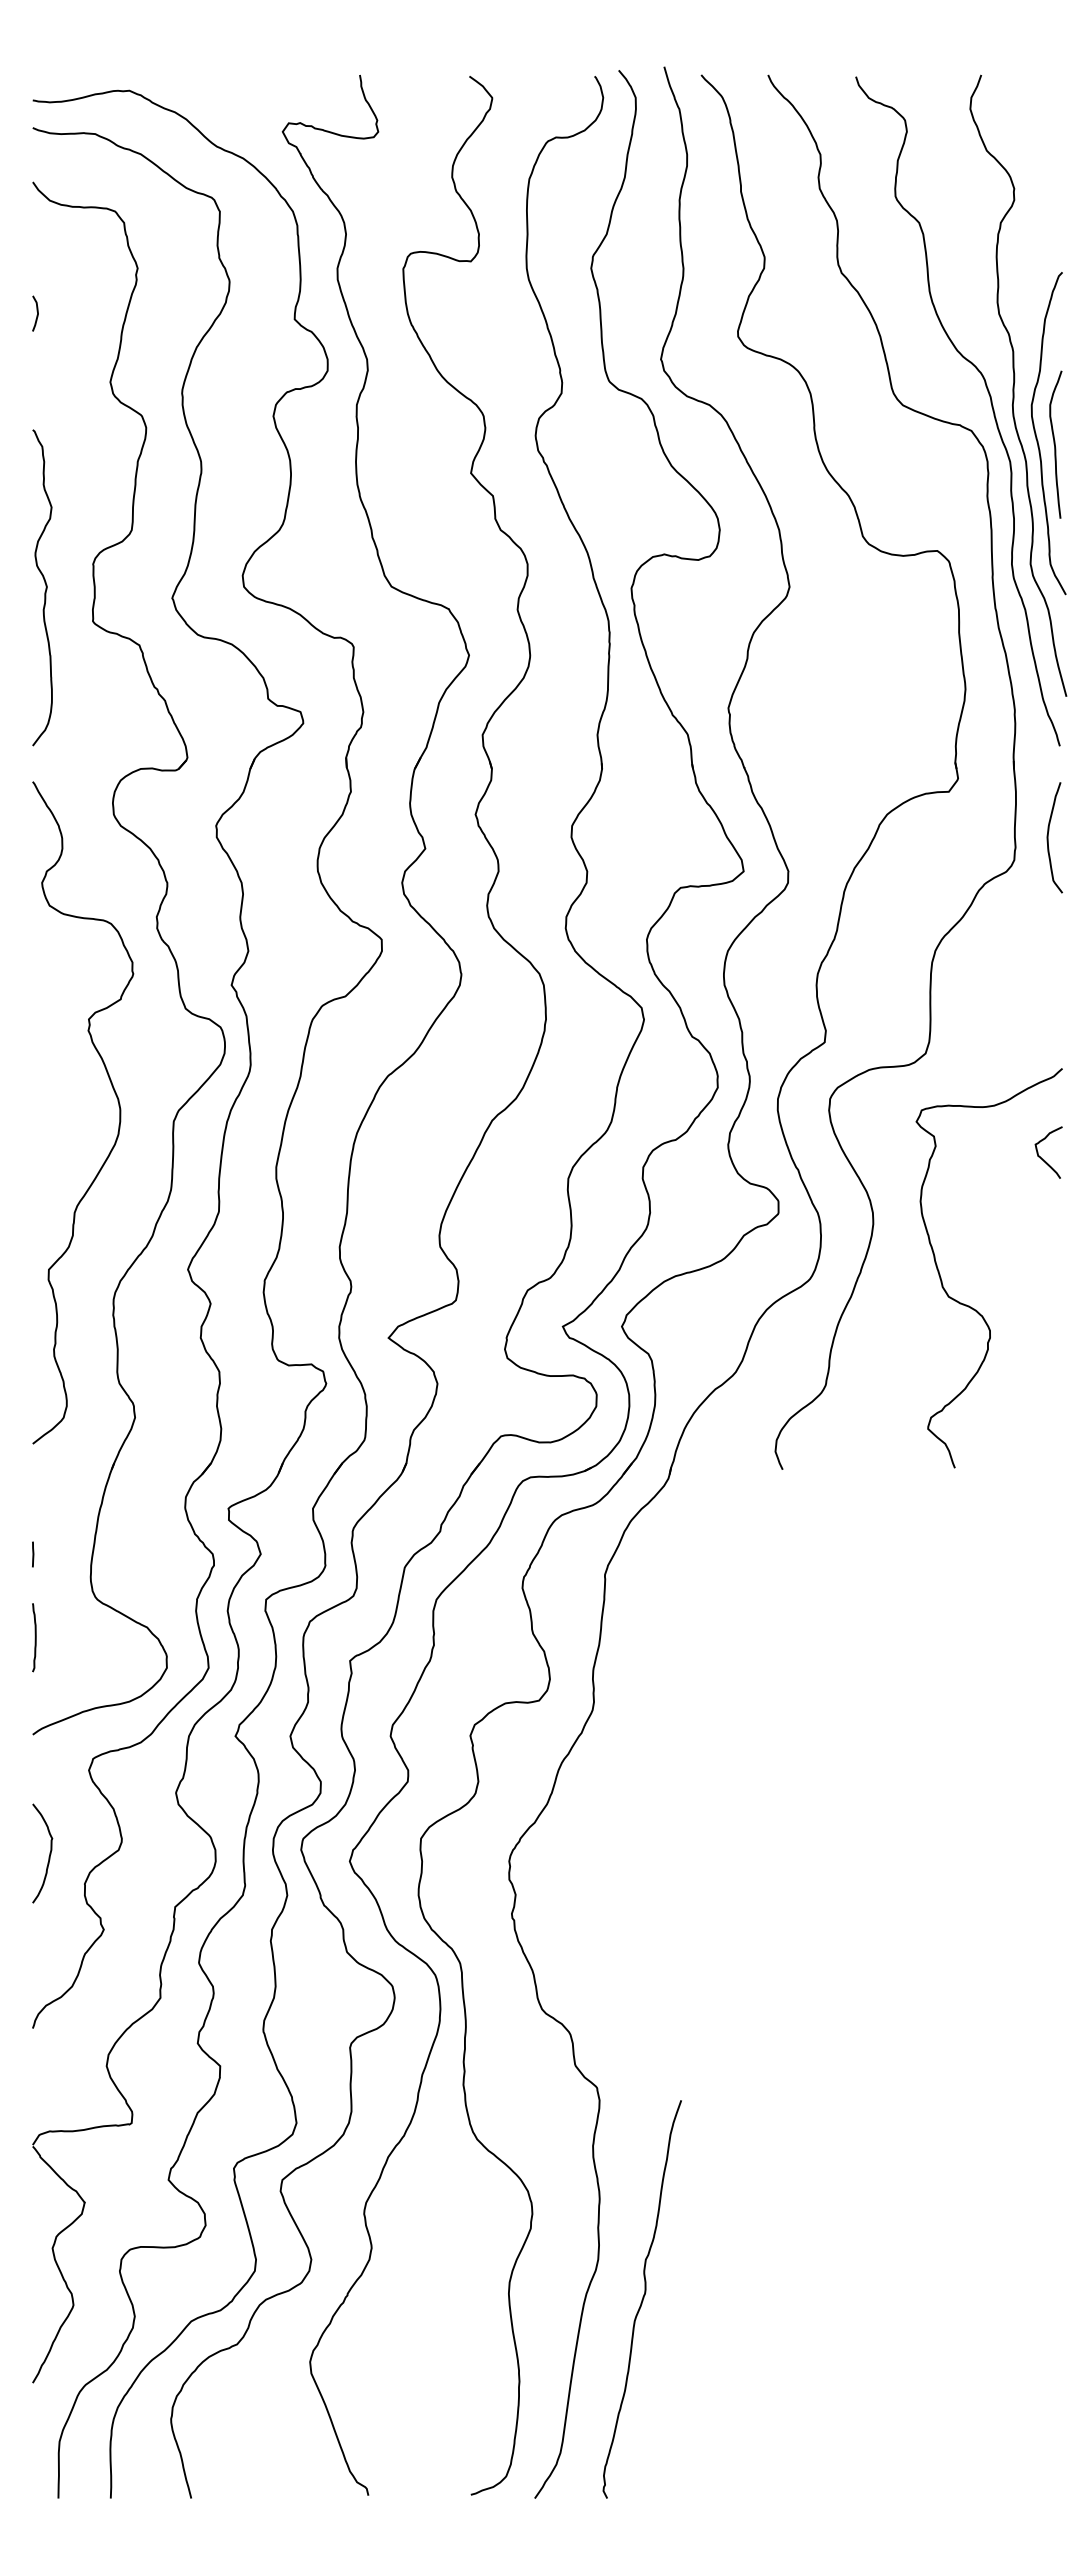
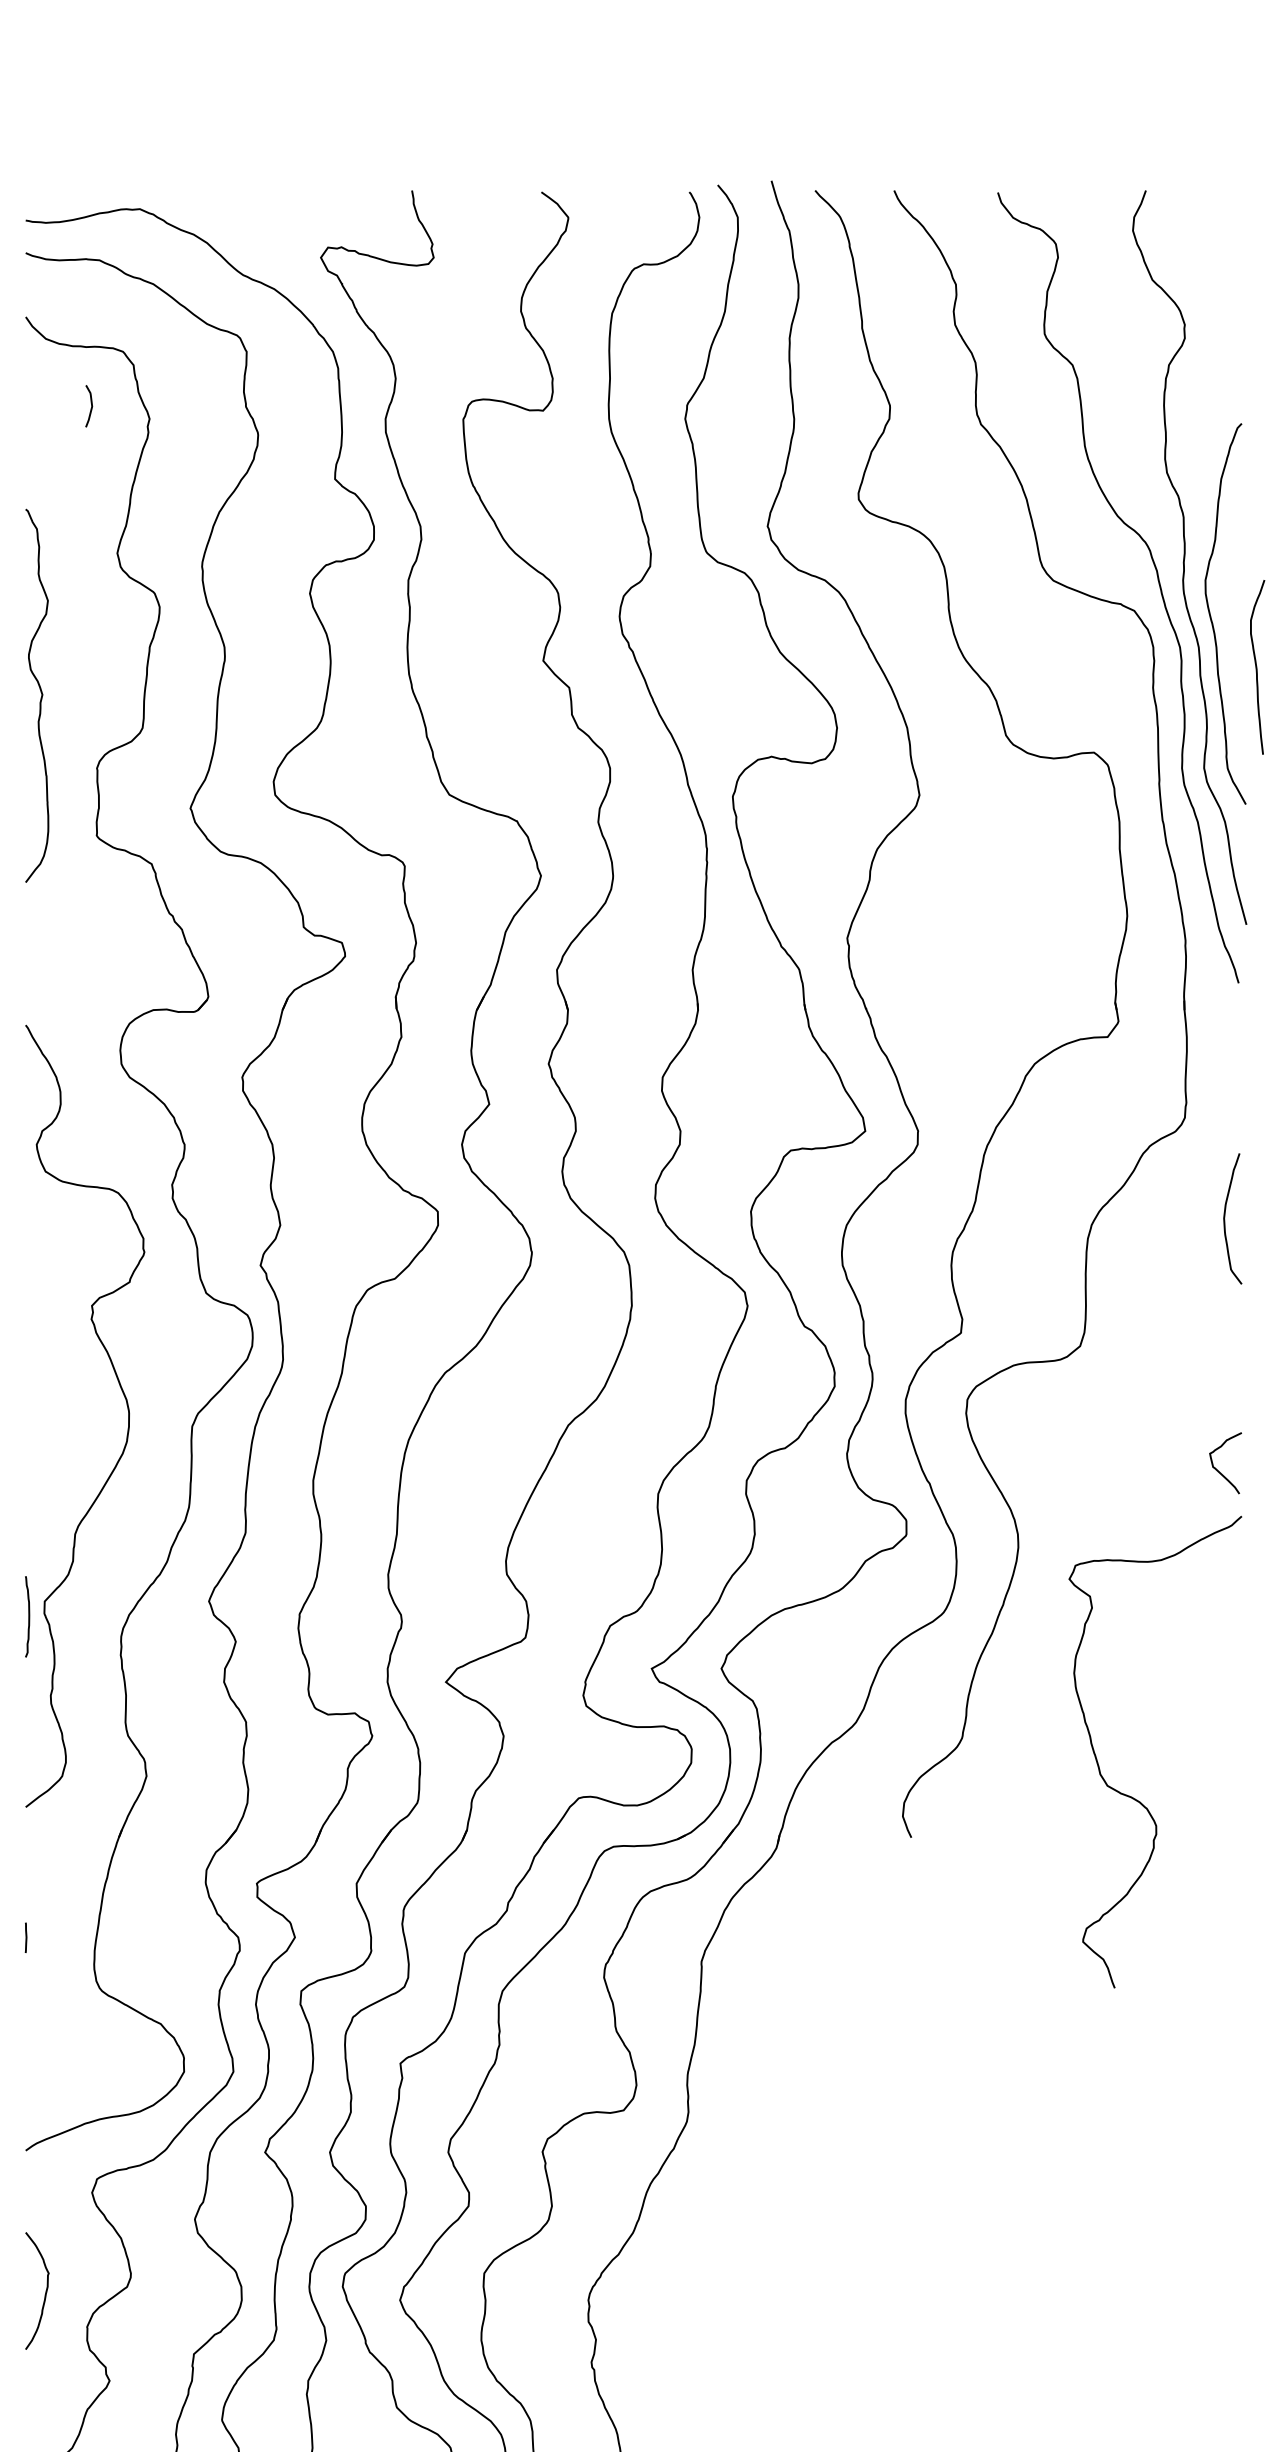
curve: (37, 313) -> (91, 406), moved
curve: (1055, 444) -> (1257, 667), moved
curve: (45, 587) -> (40, 695), moved
curve: (1048, 837) -> (1225, 1218), moved
curve: (969, 1305) -> (1131, 1796), moved
curve: (34, 1637) -> (27, 1616), moved

